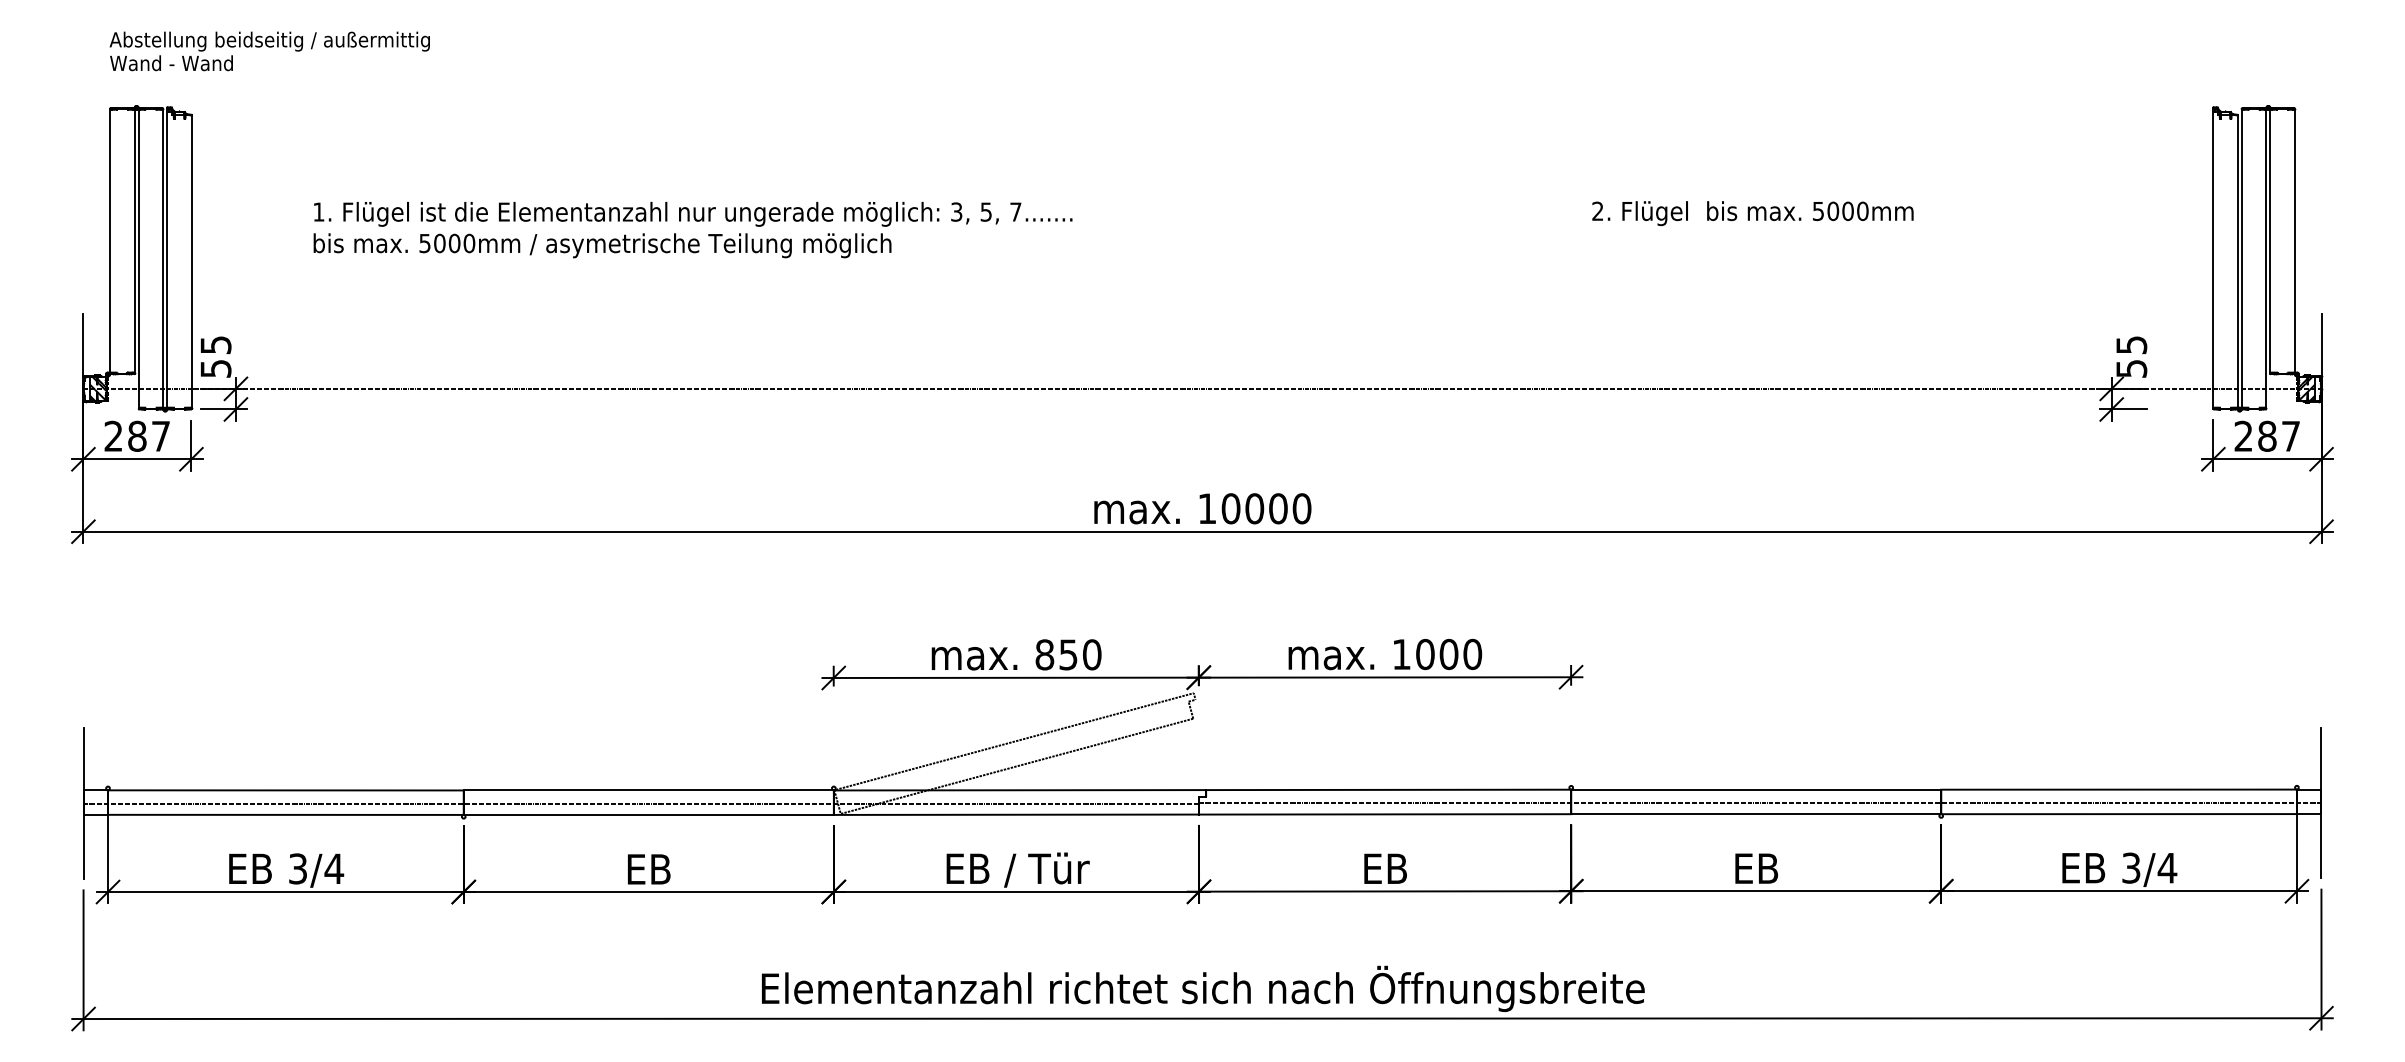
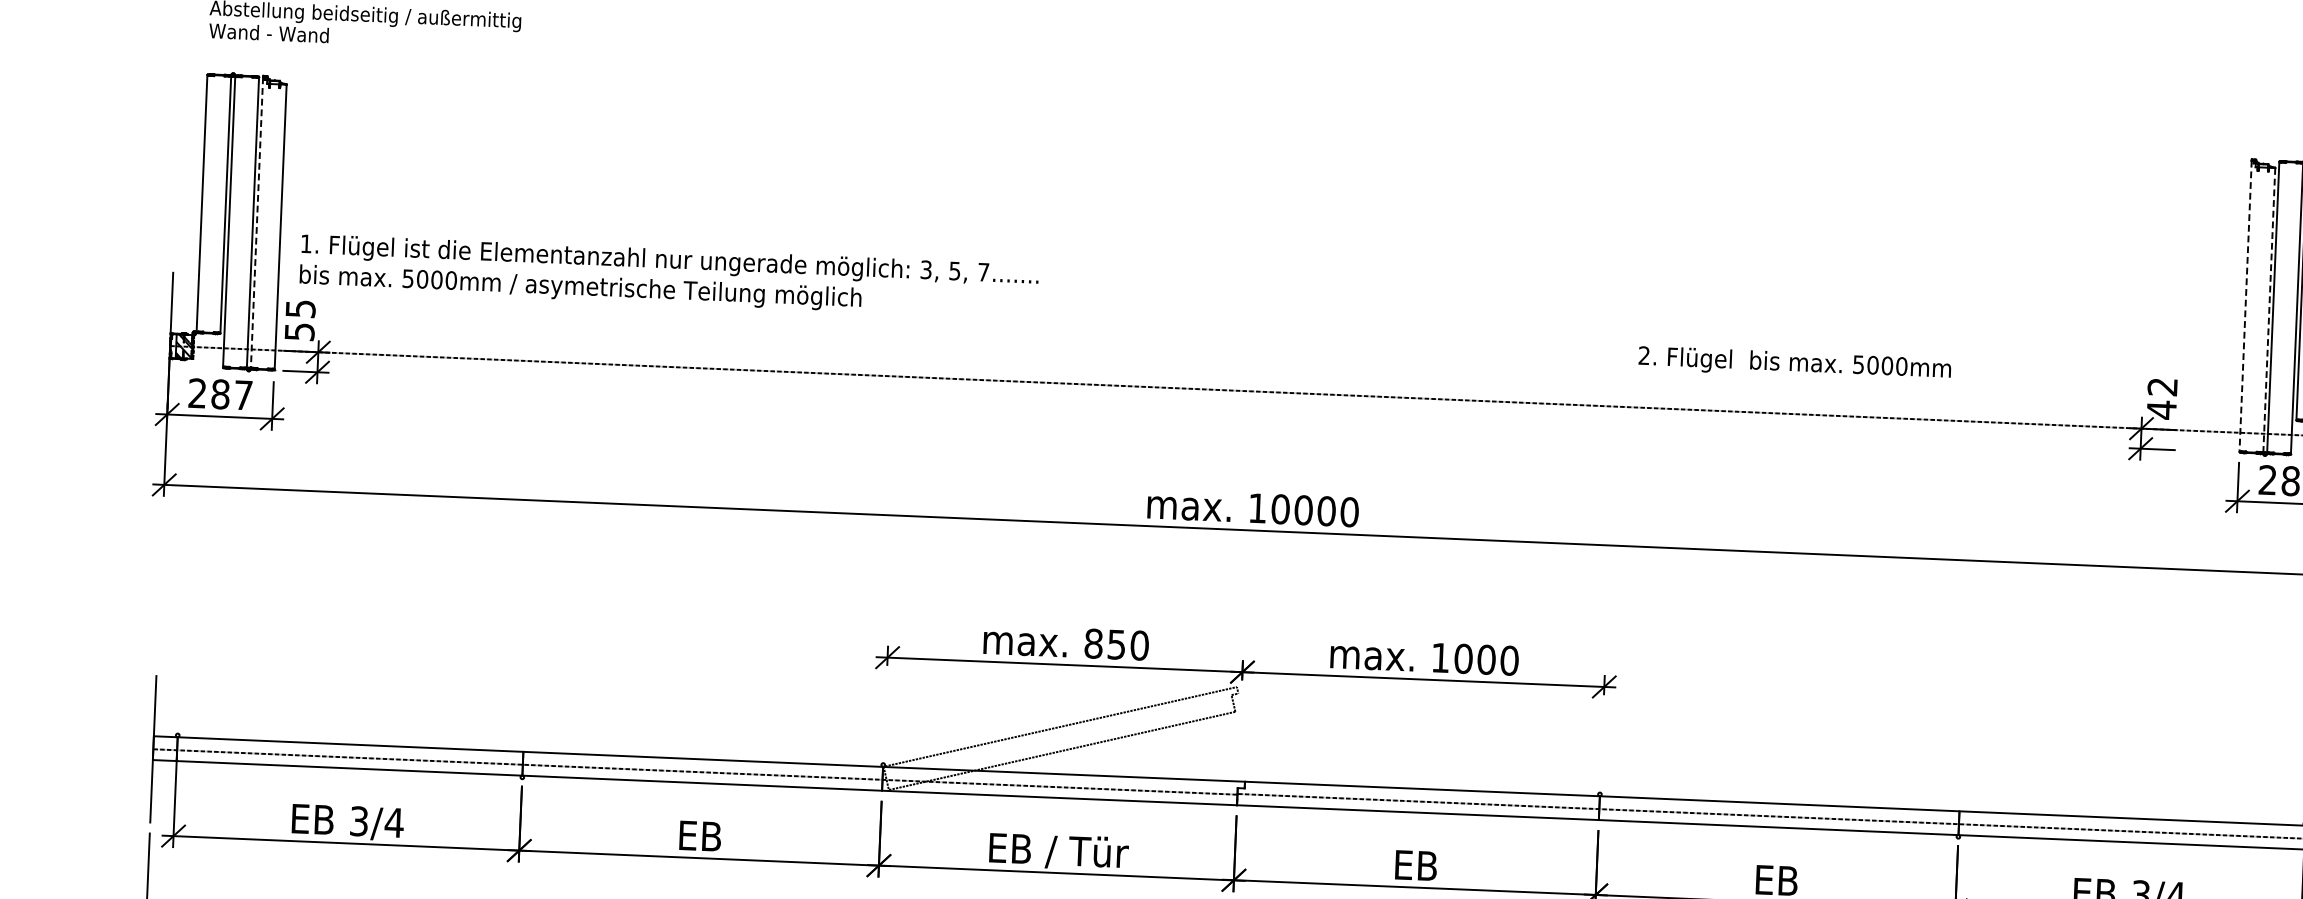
text: (1752, 213) -> (1794, 364), moved
text: (692, 230) -> (668, 277), moved
line: (167, 258) -> (257, 222), solid -> dashed
line: (2213, 258) -> (2245, 306), solid -> dashed
line: (2237, 262) -> (2268, 310), solid -> dashed
text: (2131, 357) -> (2162, 398), 55 -> 42

